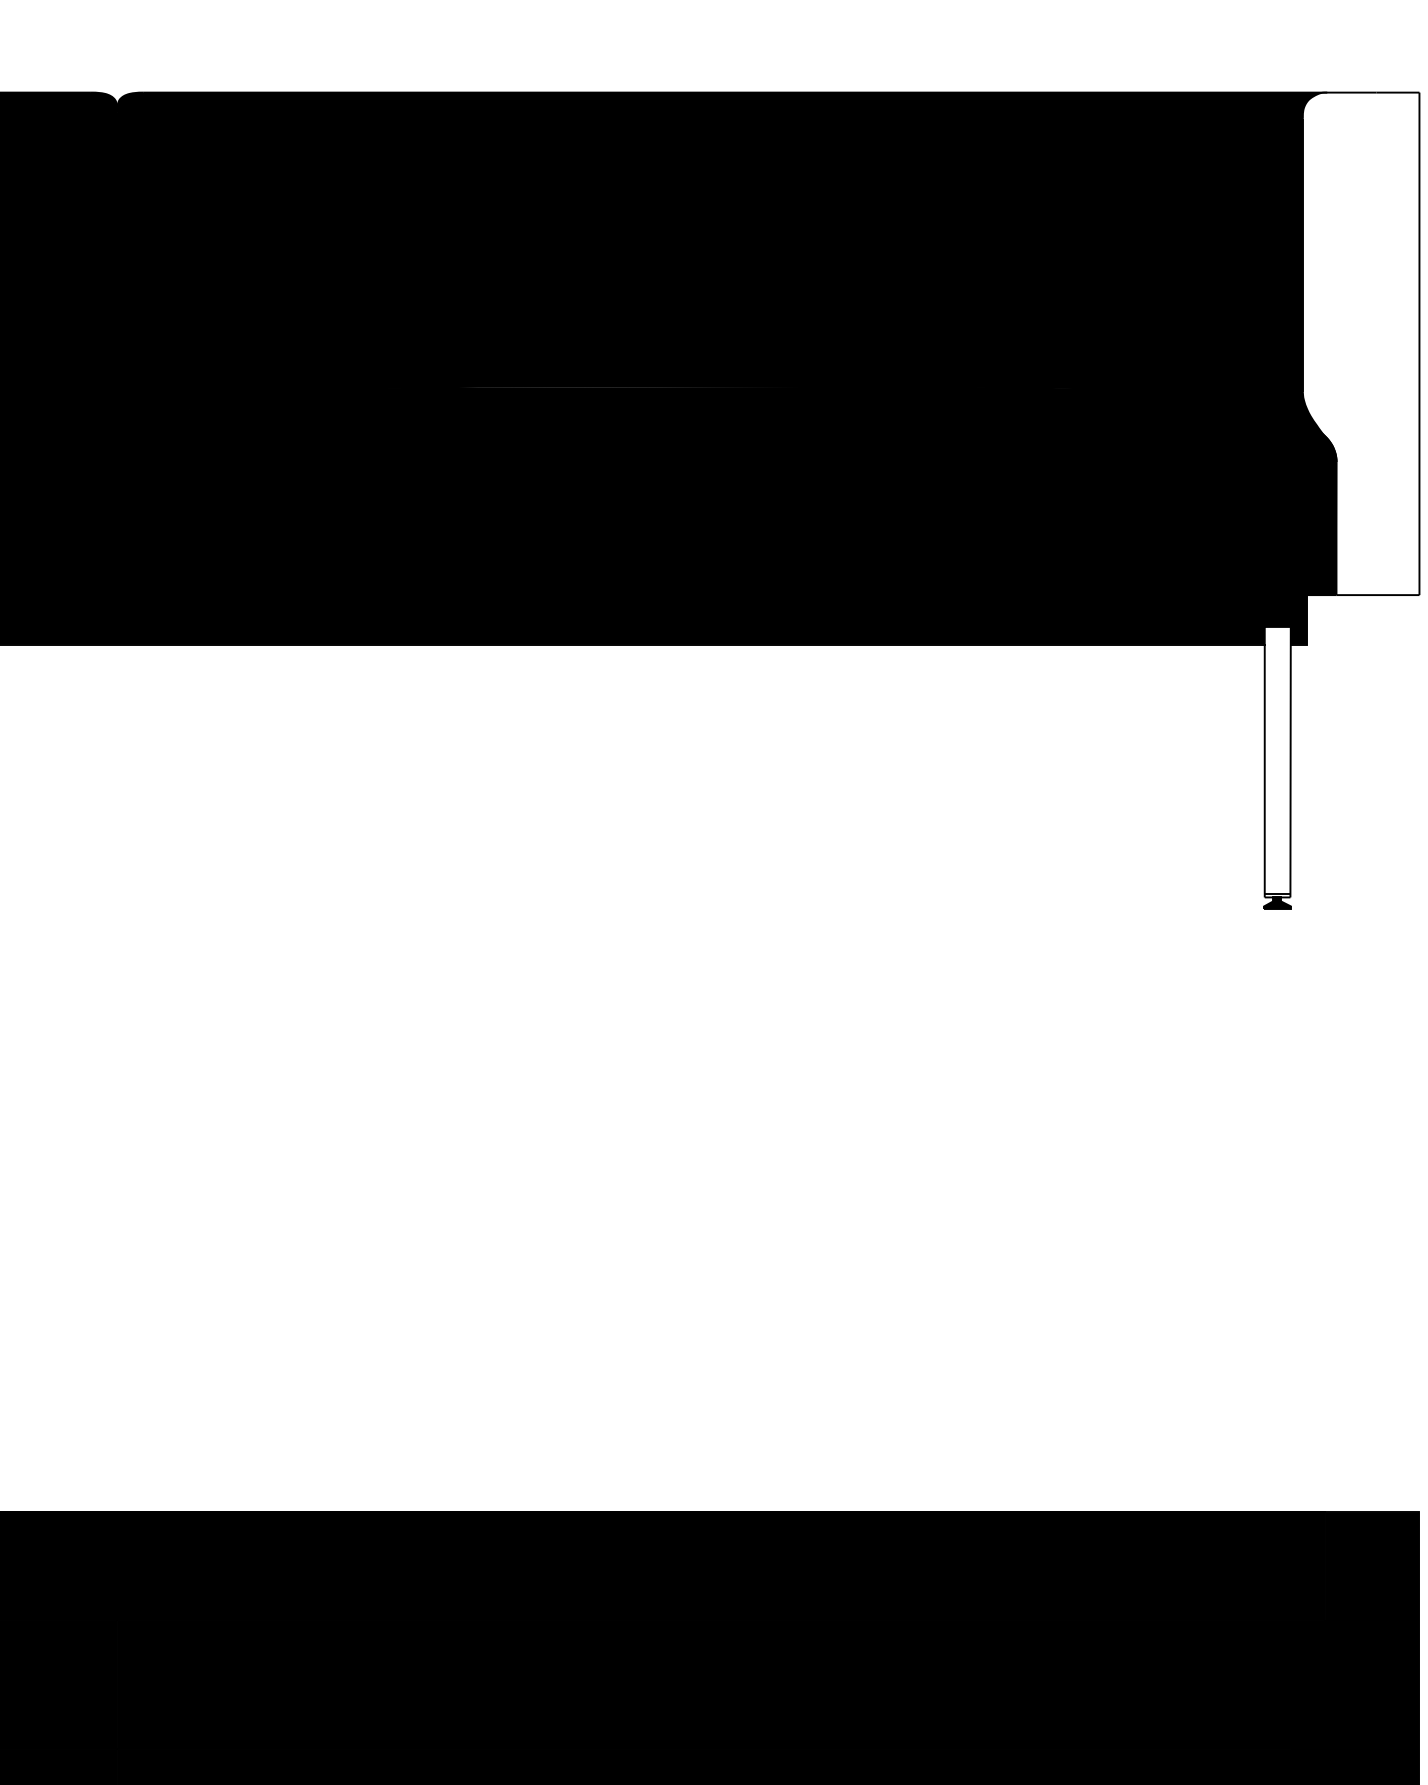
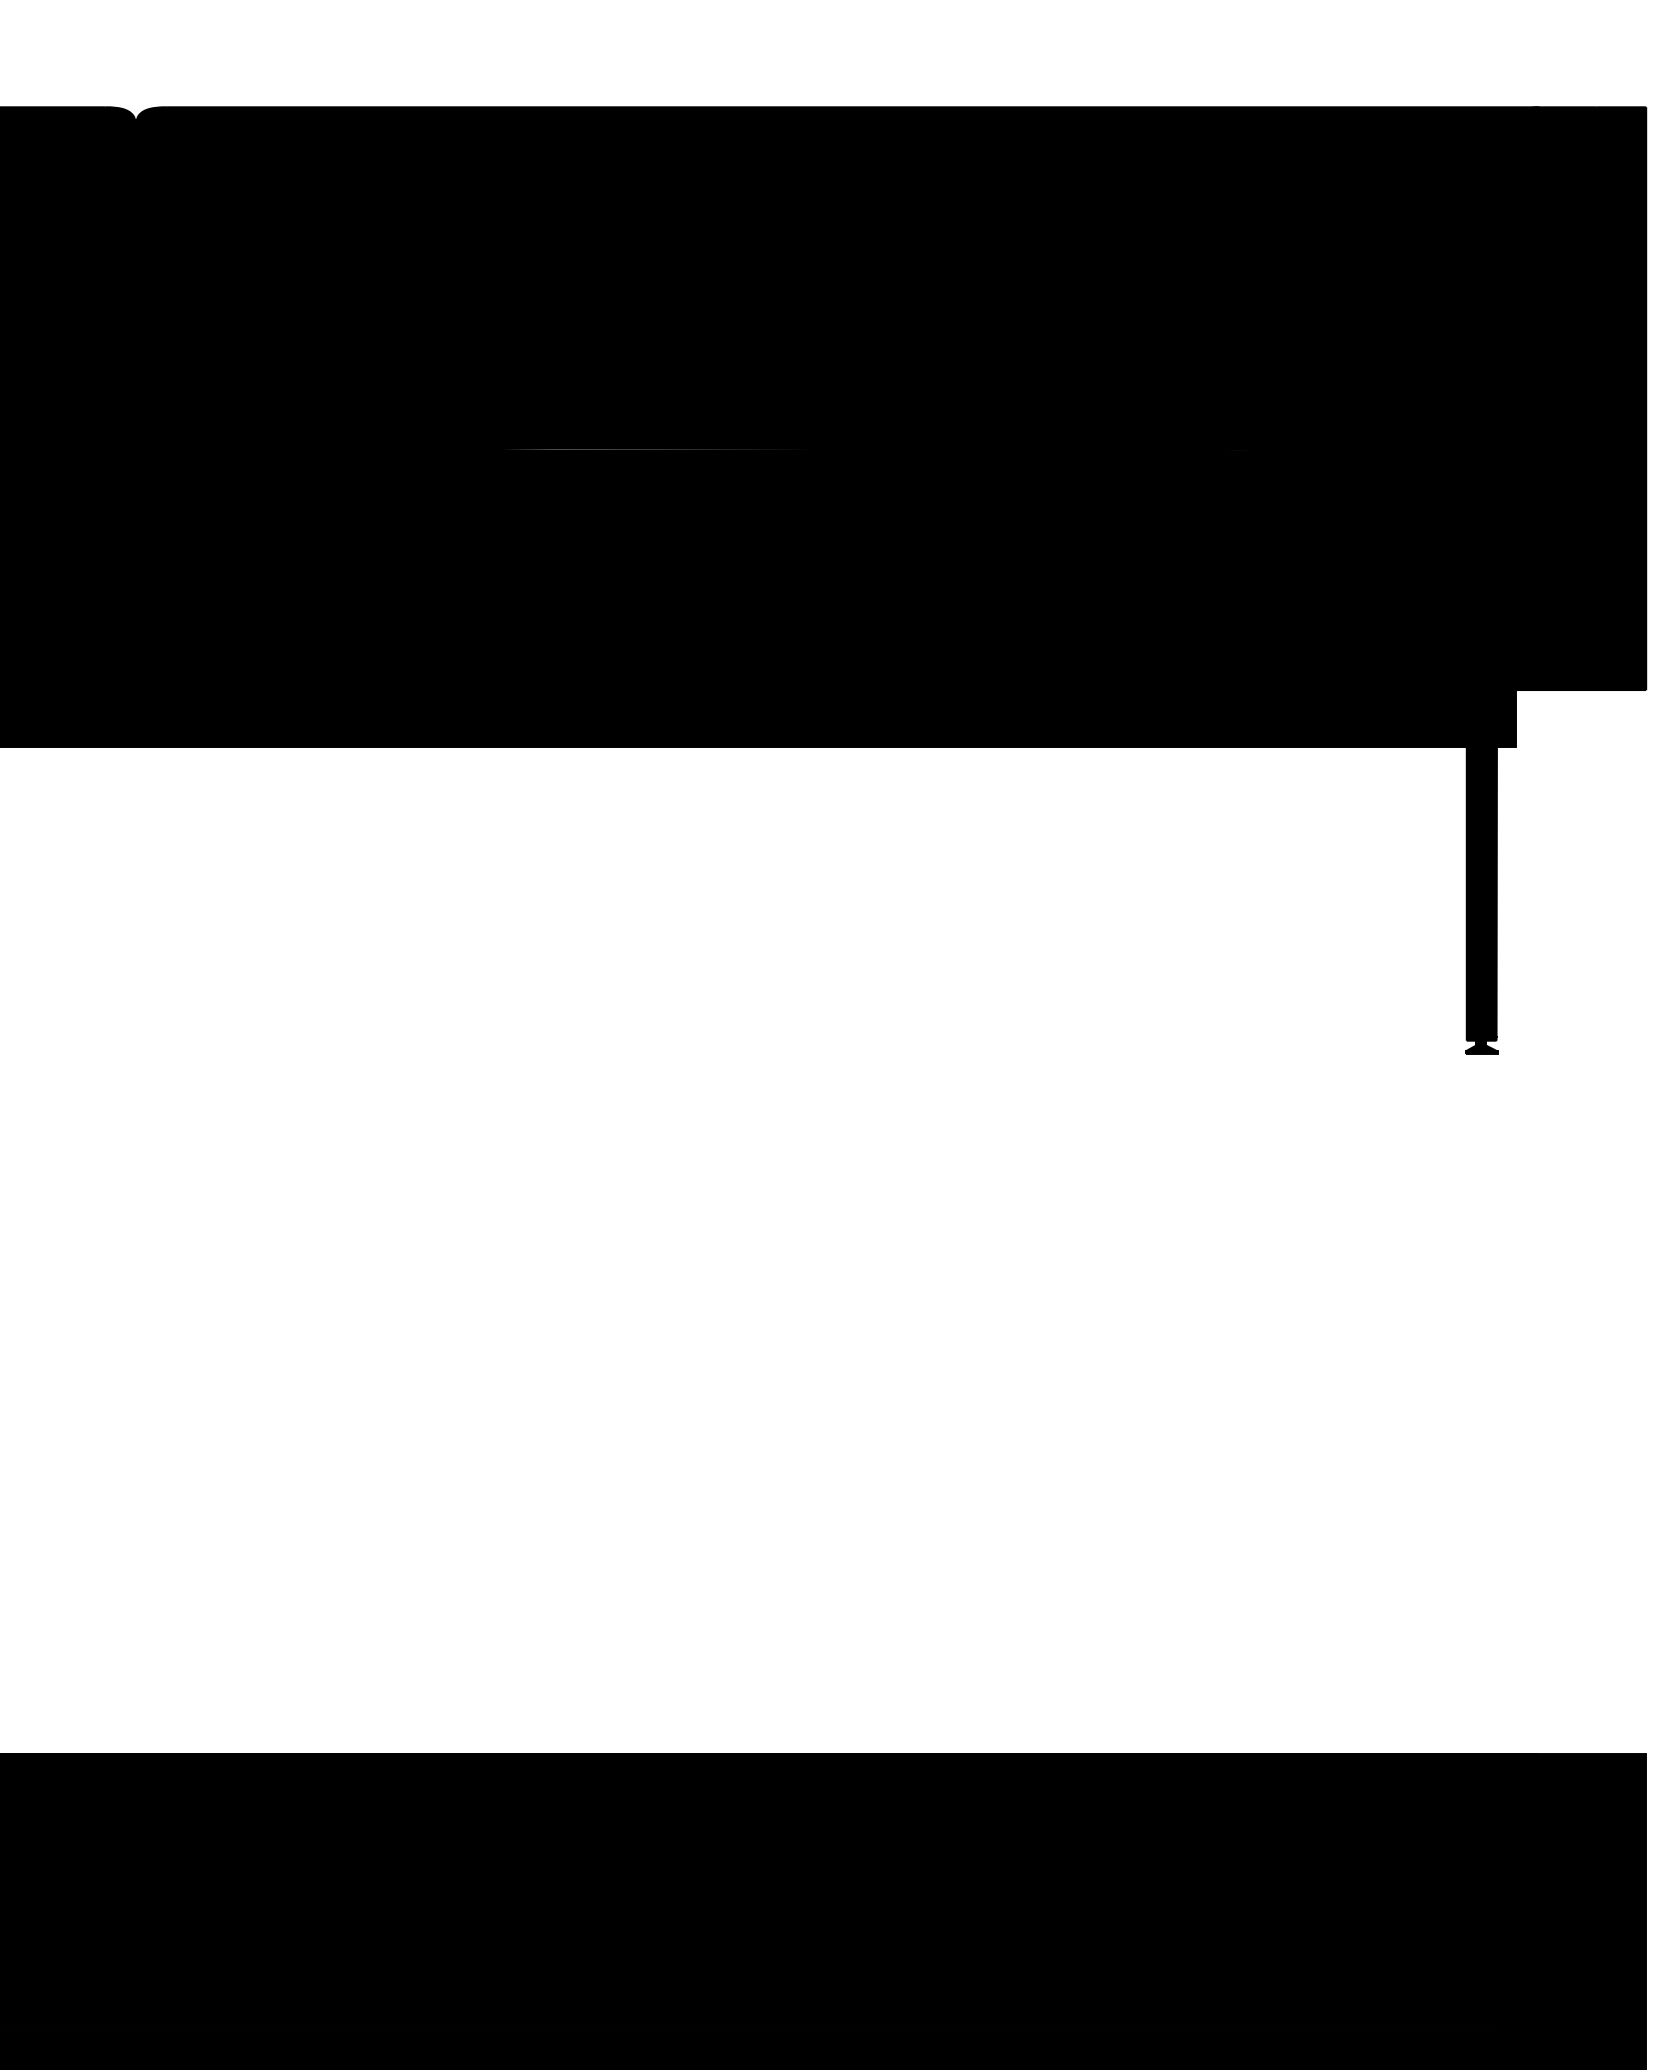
fill: (1361, 343) -> (1578, 398), added
fill: (1277, 761) -> (1481, 883), added

